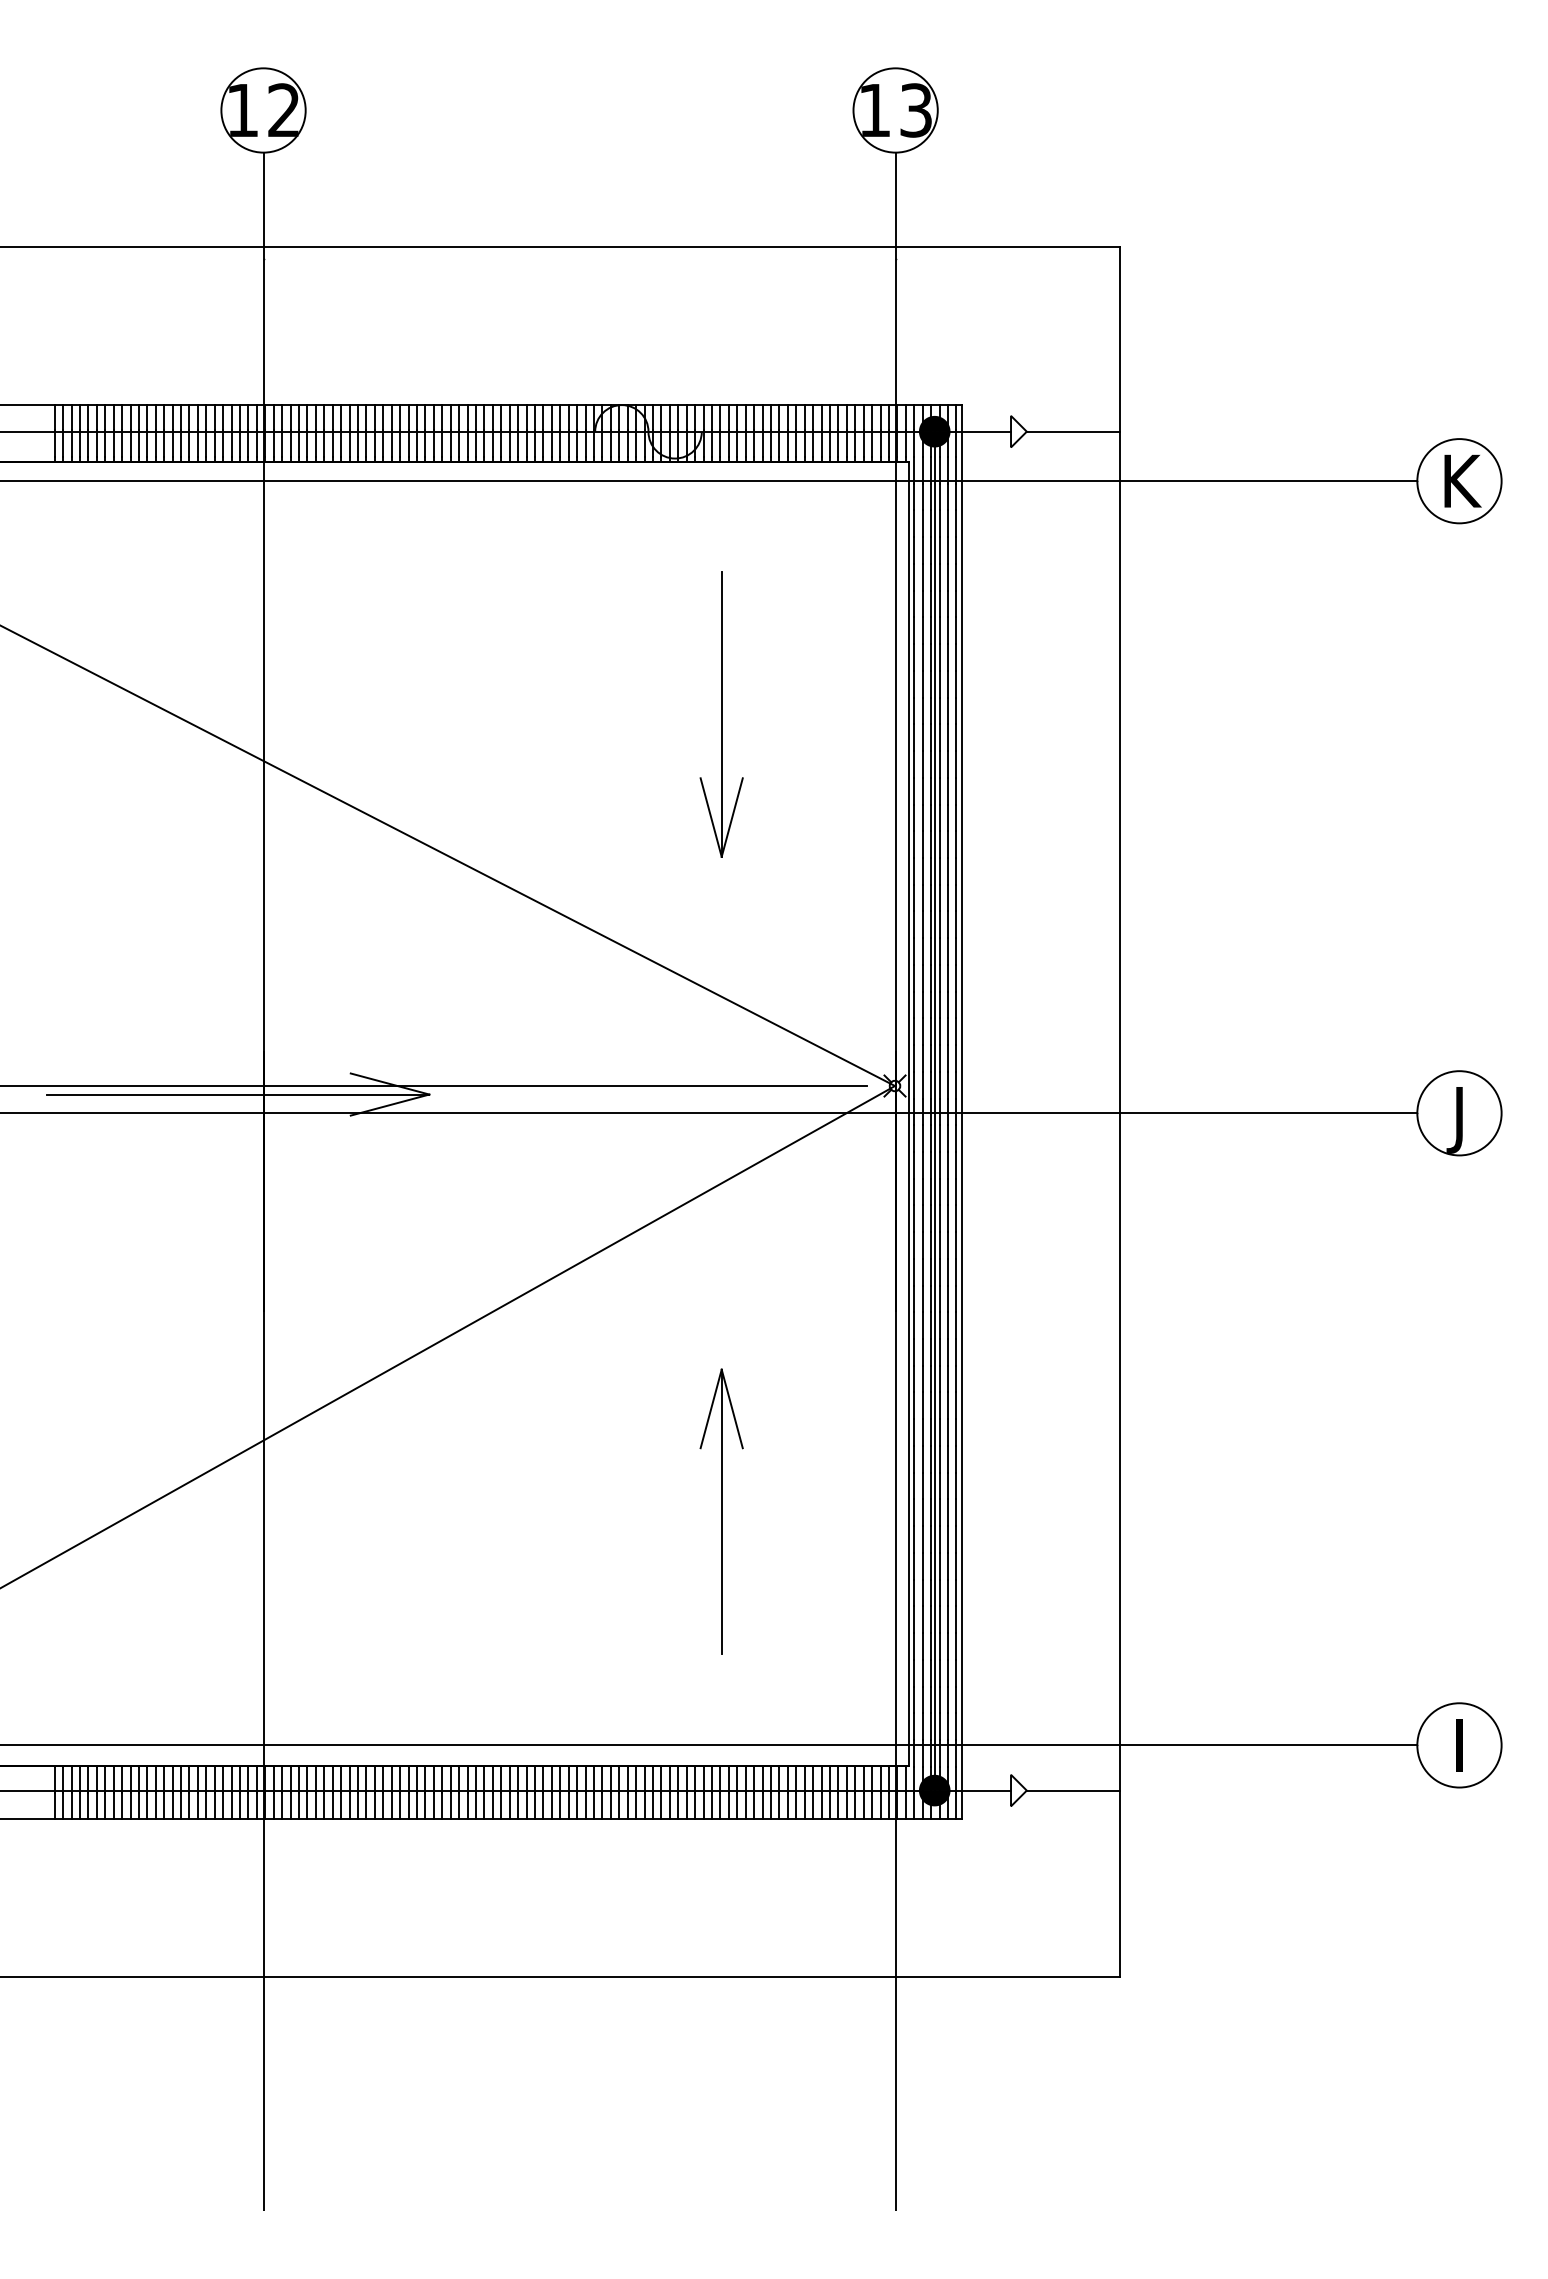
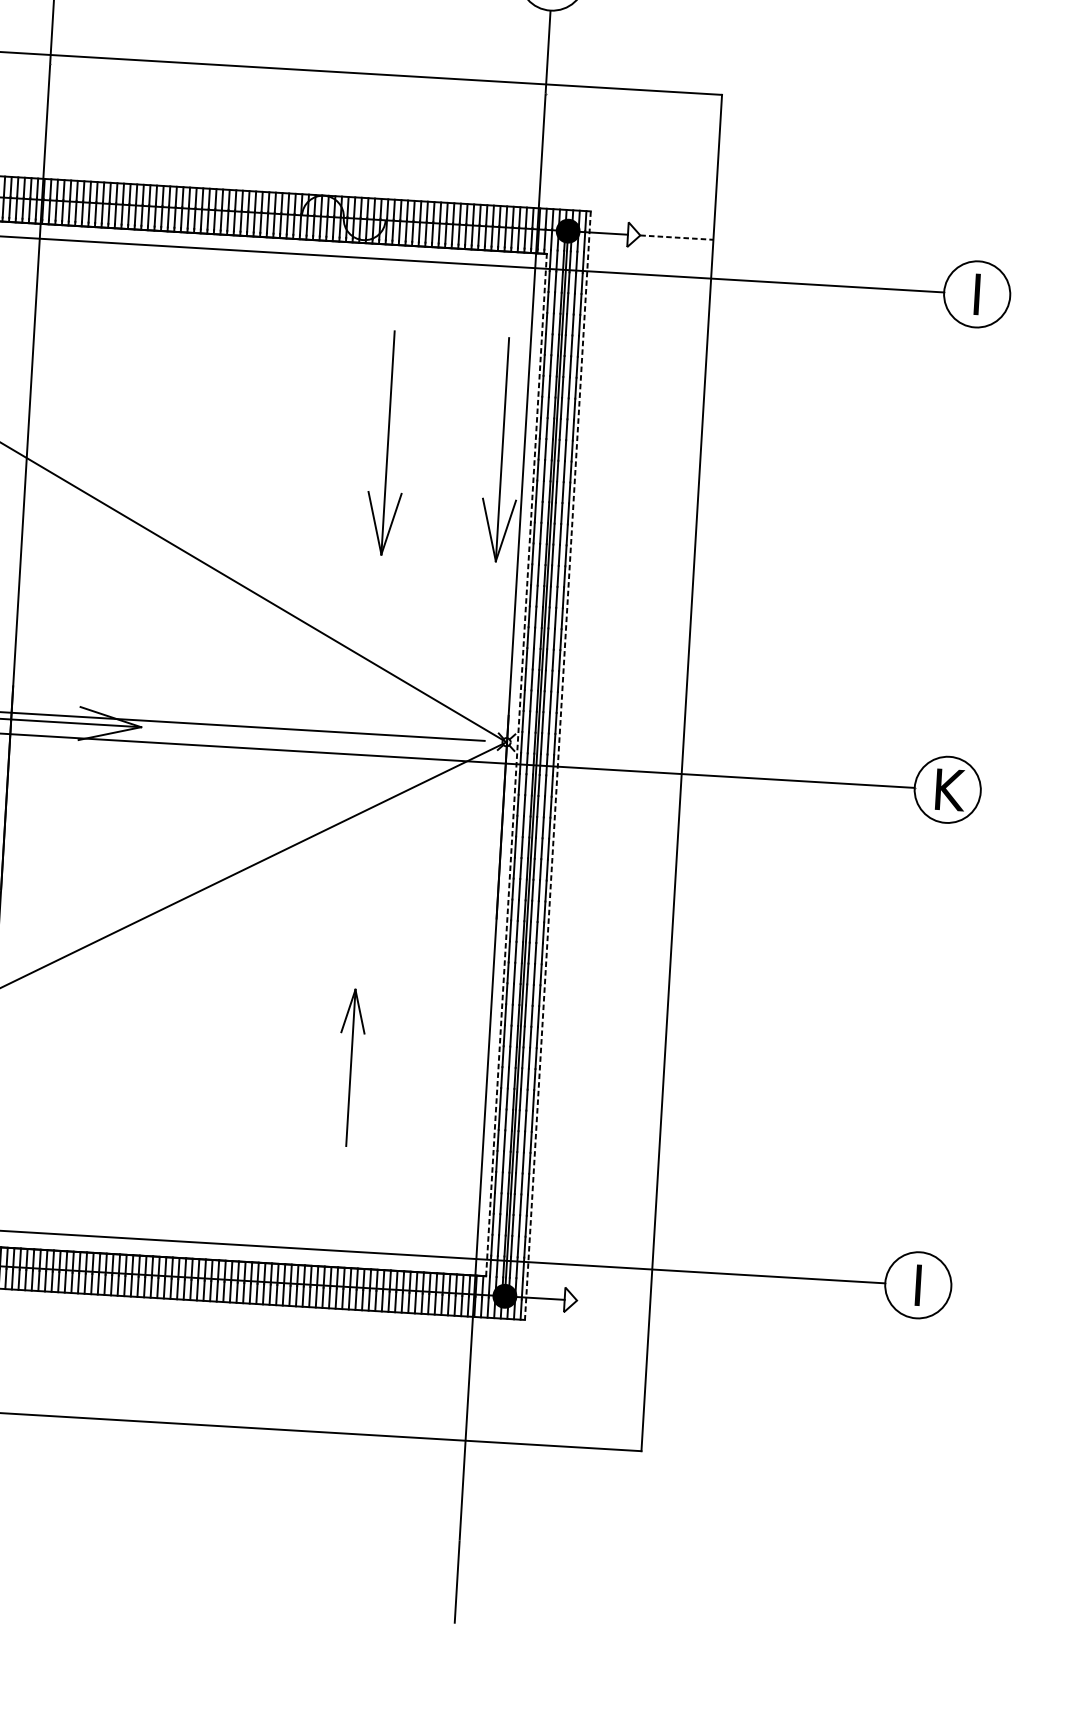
line: (1073, 431) -> (676, 237), solid -> dashed
text: (1462, 480) -> (979, 294), K -> I
part: (867, 714) -> (502, 449), added
line: (962, 1112) -> (558, 766), solid -> dashed
line: (909, 1113) -> (516, 764), solid -> dashed
text: (1462, 1120) -> (949, 795), J -> K
part: (721, 1511) -> (350, 1067), size x0.7
line: (1073, 1790) -> (613, 1302), removed

